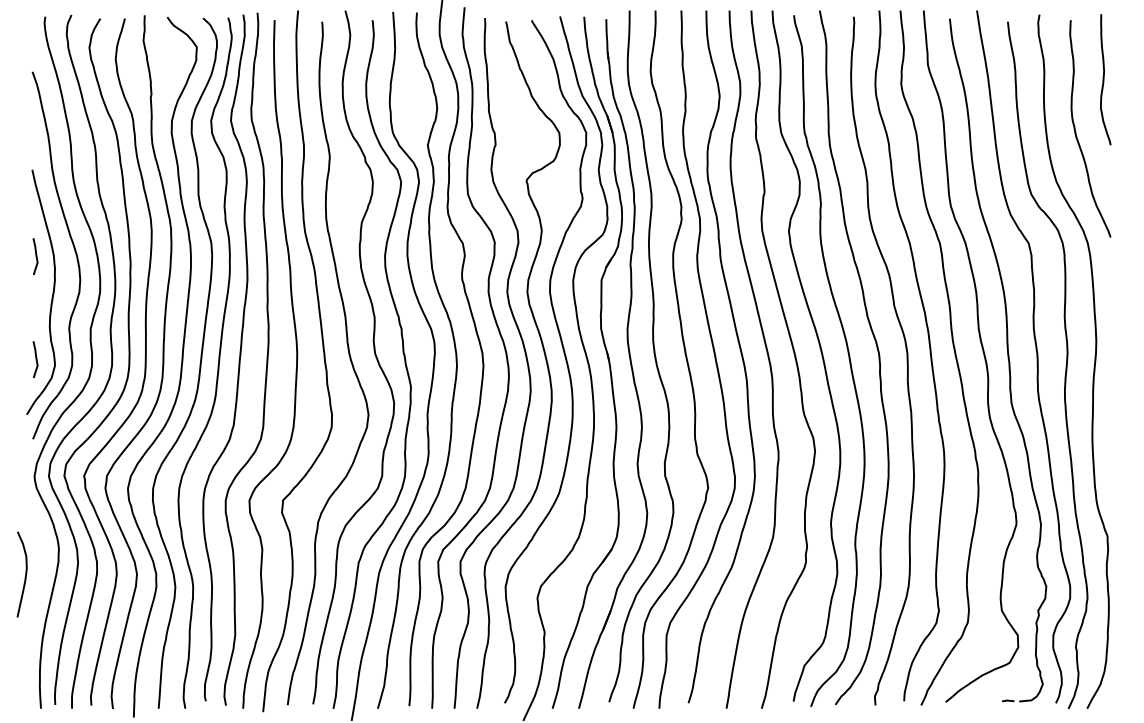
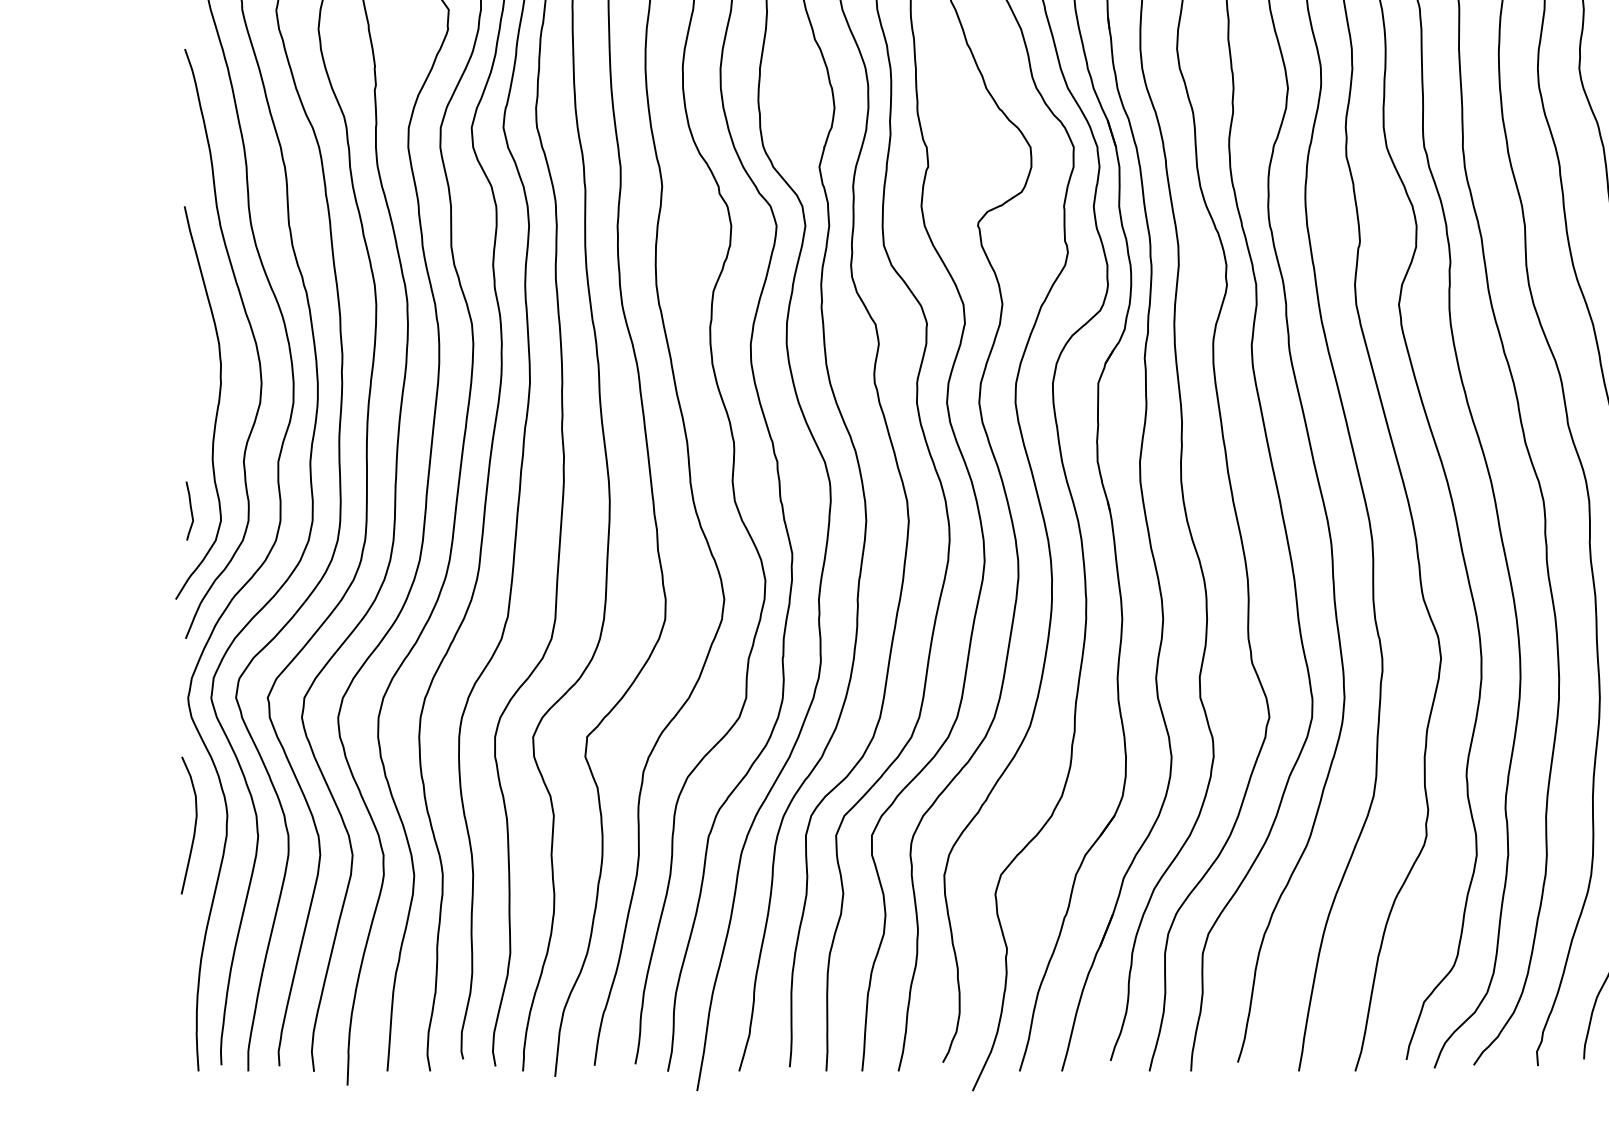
curve: (35, 256) -> (189, 345), removed
curve: (25, 574) -> (194, 825), moved

